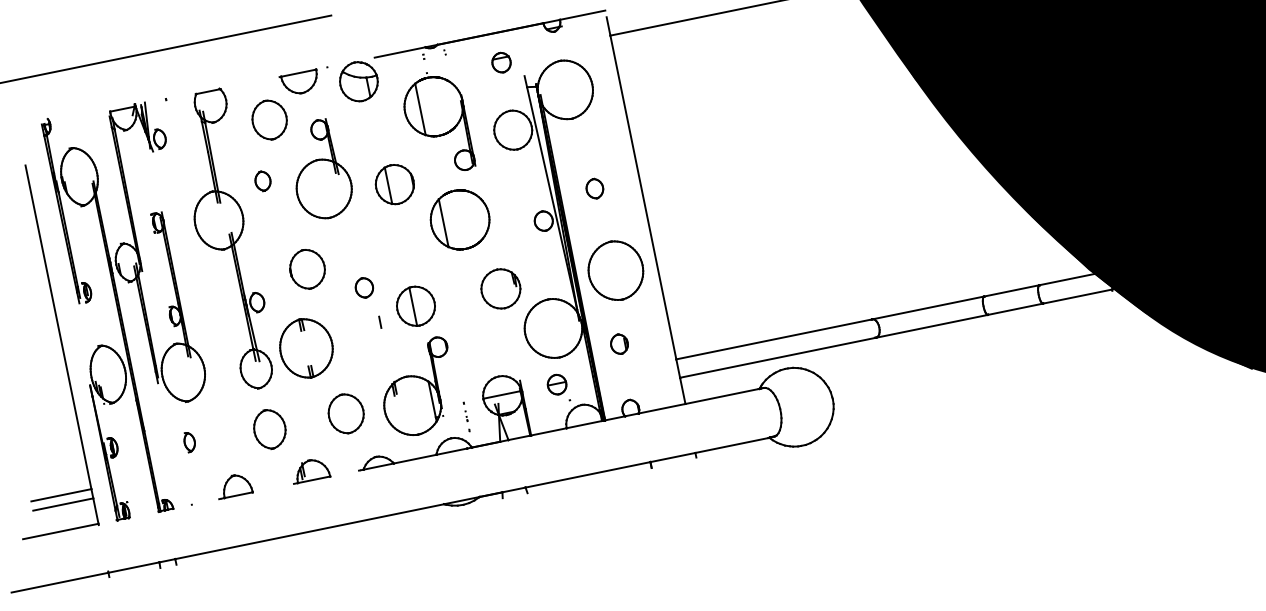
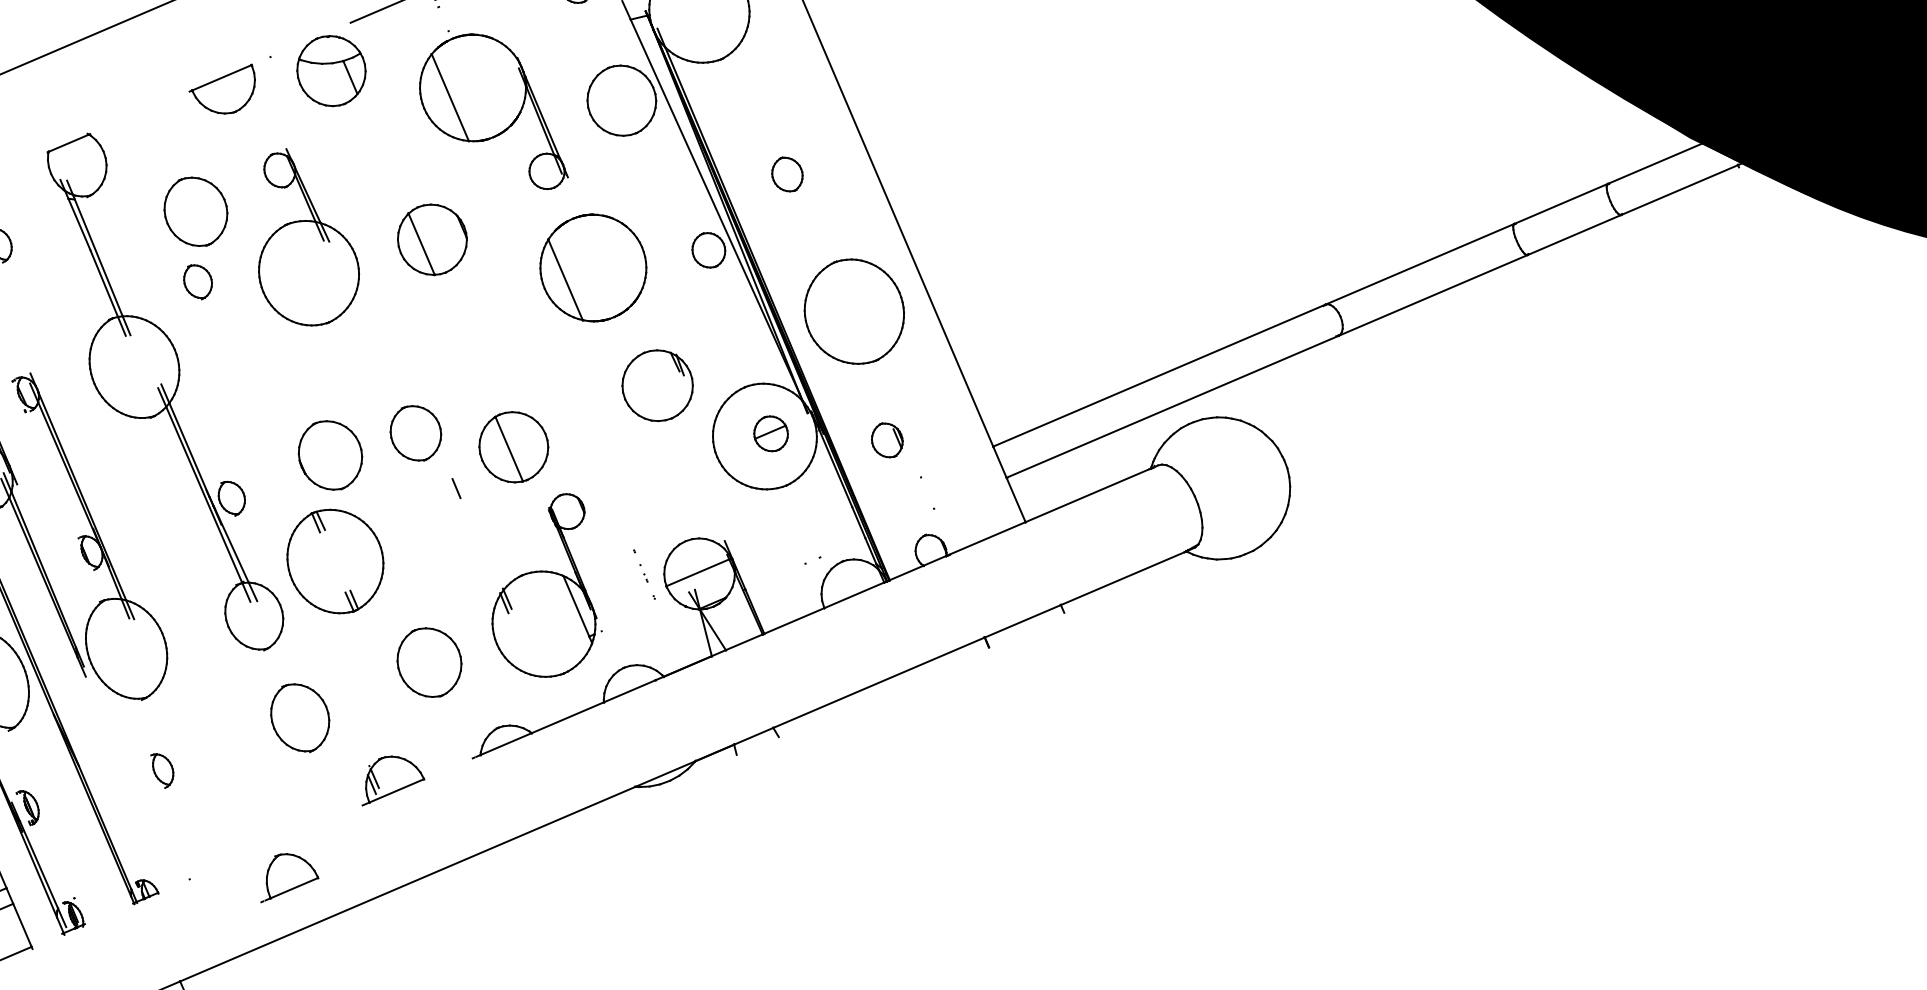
part: (269, 119) -> (195, 210), moved
part: (459, 219) -> (592, 267), moved
part: (307, 269) -> (330, 455), moved
part: (364, 287) -> (416, 432), size x1.6
part: (556, 384) -> (769, 433), moved
part: (466, 416) -> (643, 573), moved
part: (235, 487) -> (285, 875), moved

